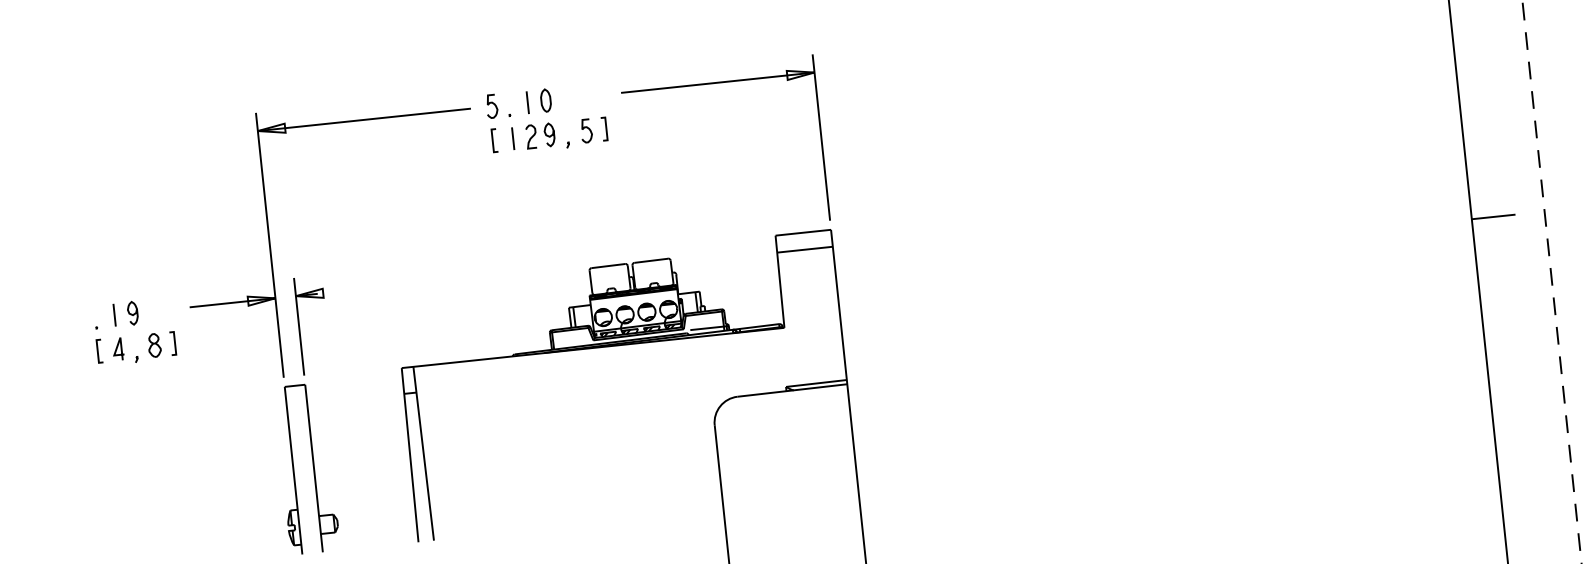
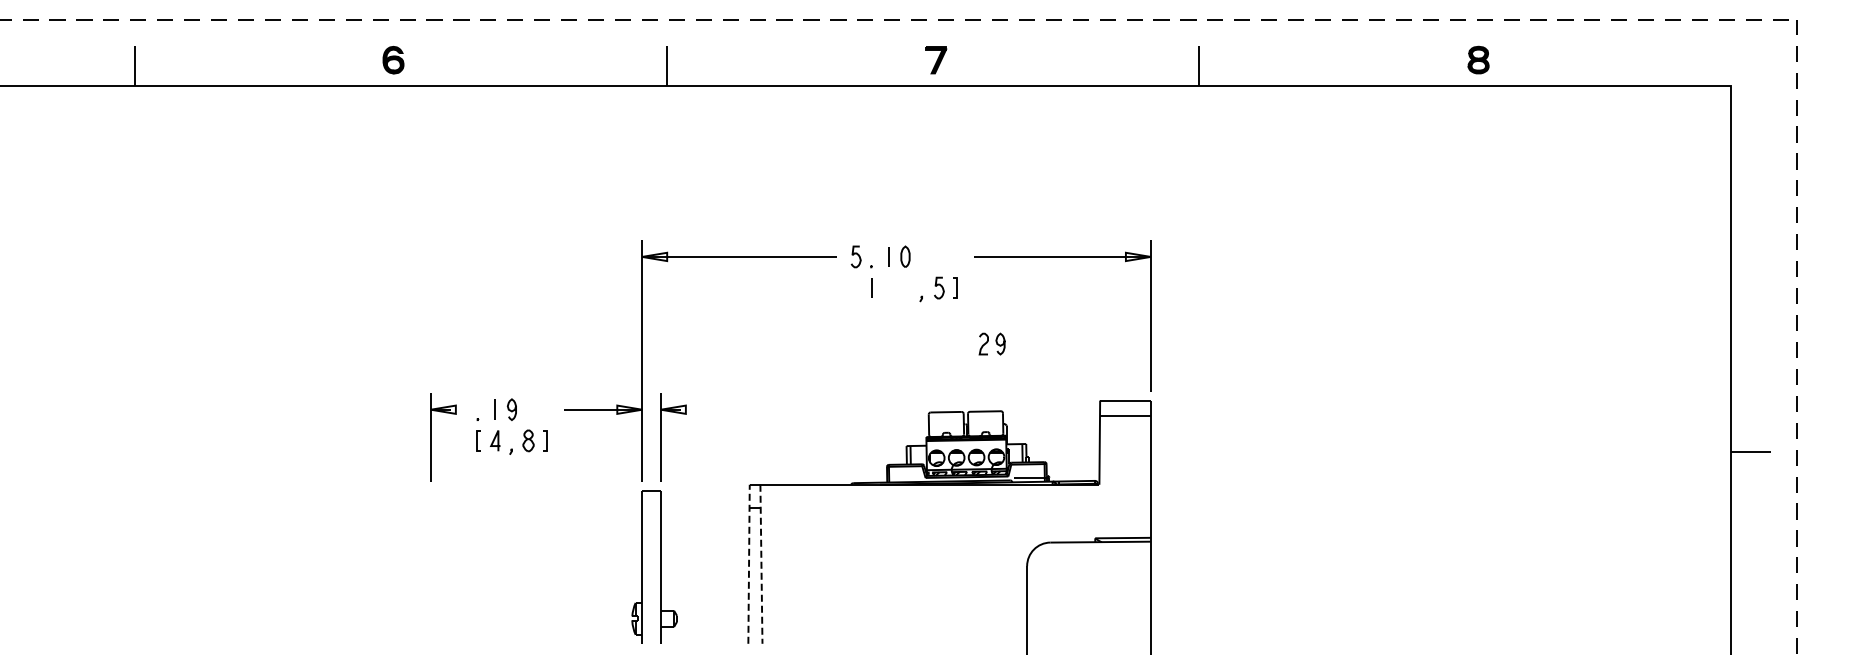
part: (539, 135) -> (991, 343), moved
line: (493, 140) -> (854, 287), removed
part: (48, 352) -> (431, 437), added
line: (423, 453) -> (761, 564), solid -> dashed
line: (410, 455) -> (749, 564), solid -> dashed

